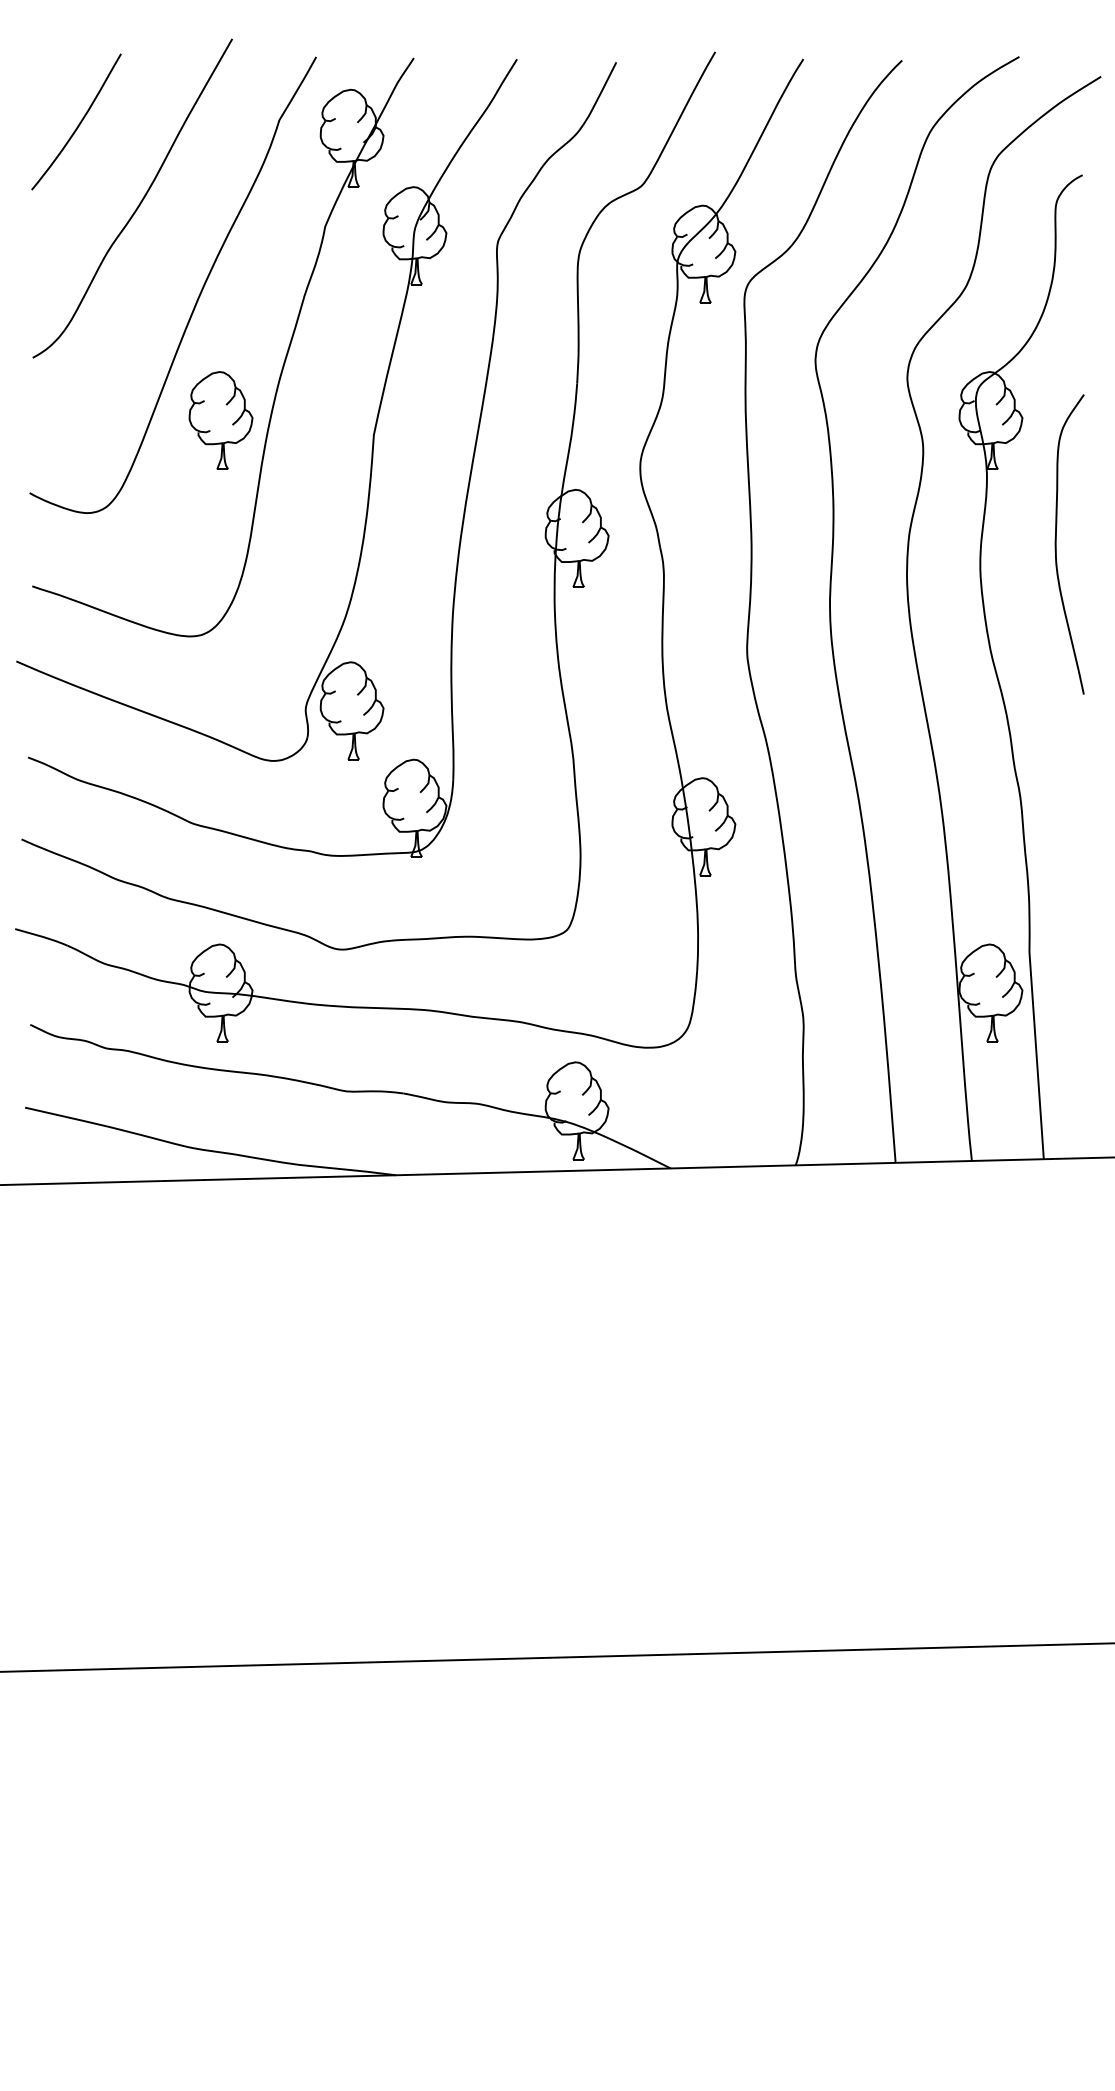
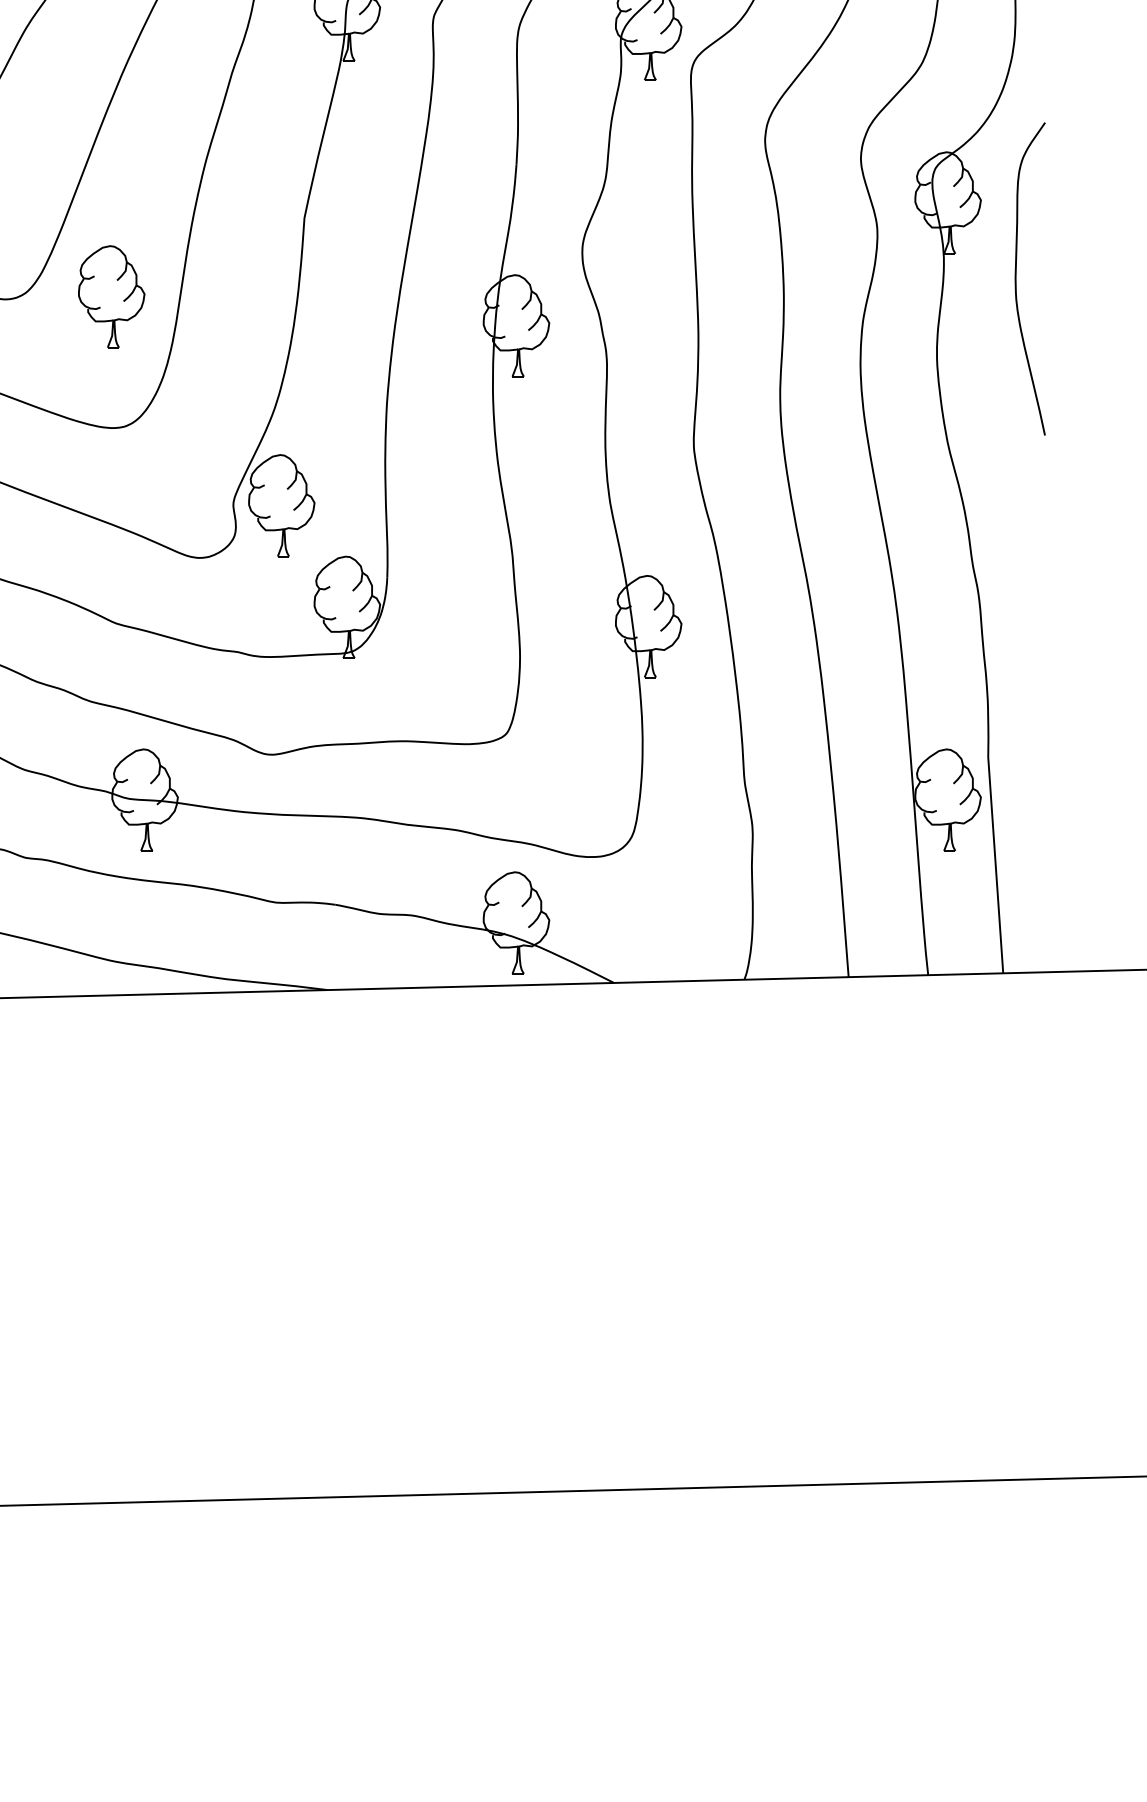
part: (220, 420) -> (111, 296), moved
curve: (1056, 544) -> (1016, 278), moved

